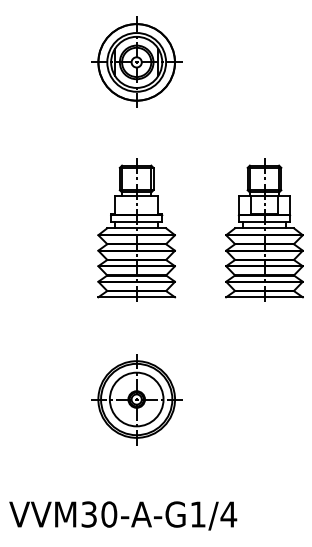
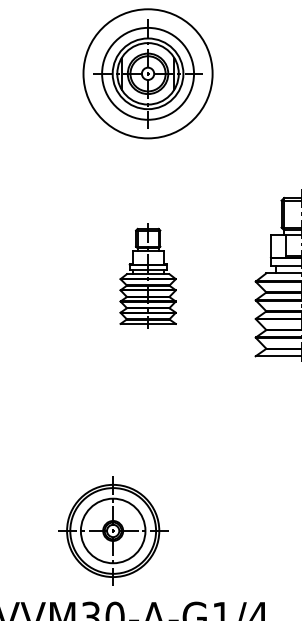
circle: (136, 62) -> (147, 73), size x1.4
part: (136, 229) -> (147, 274), size x0.6
part: (136, 399) -> (112, 530), moved

